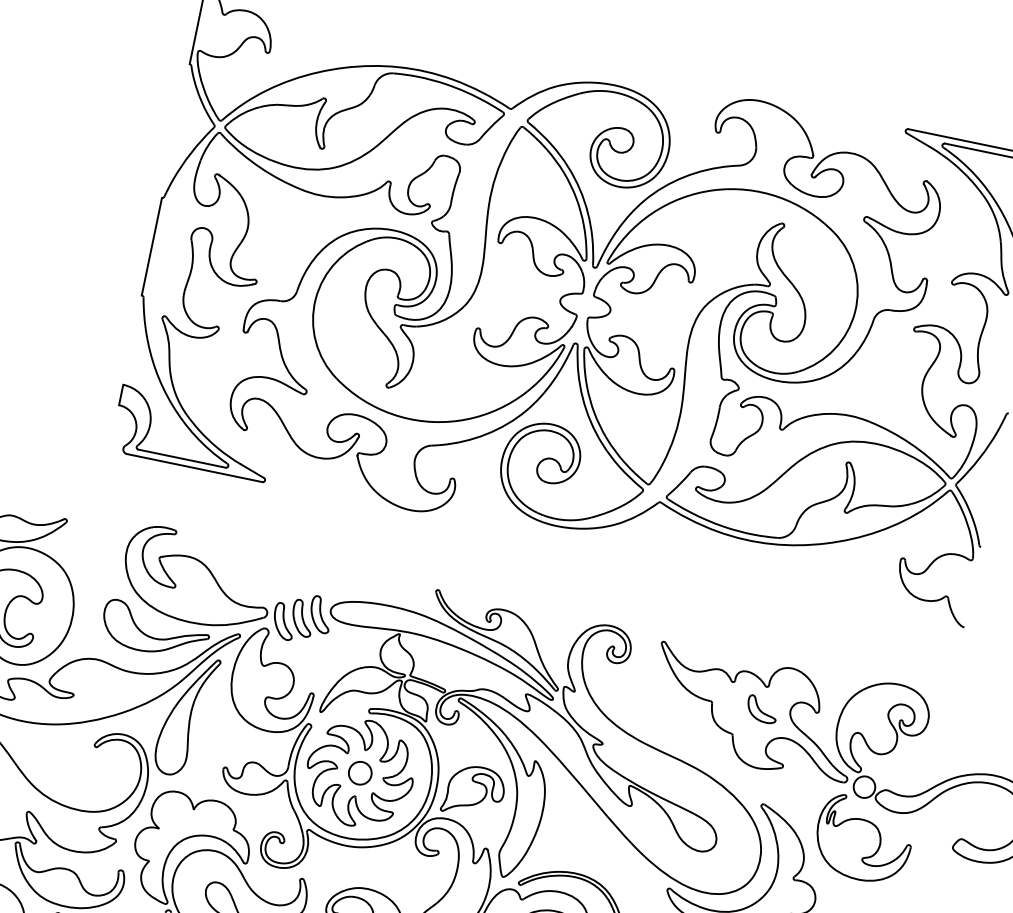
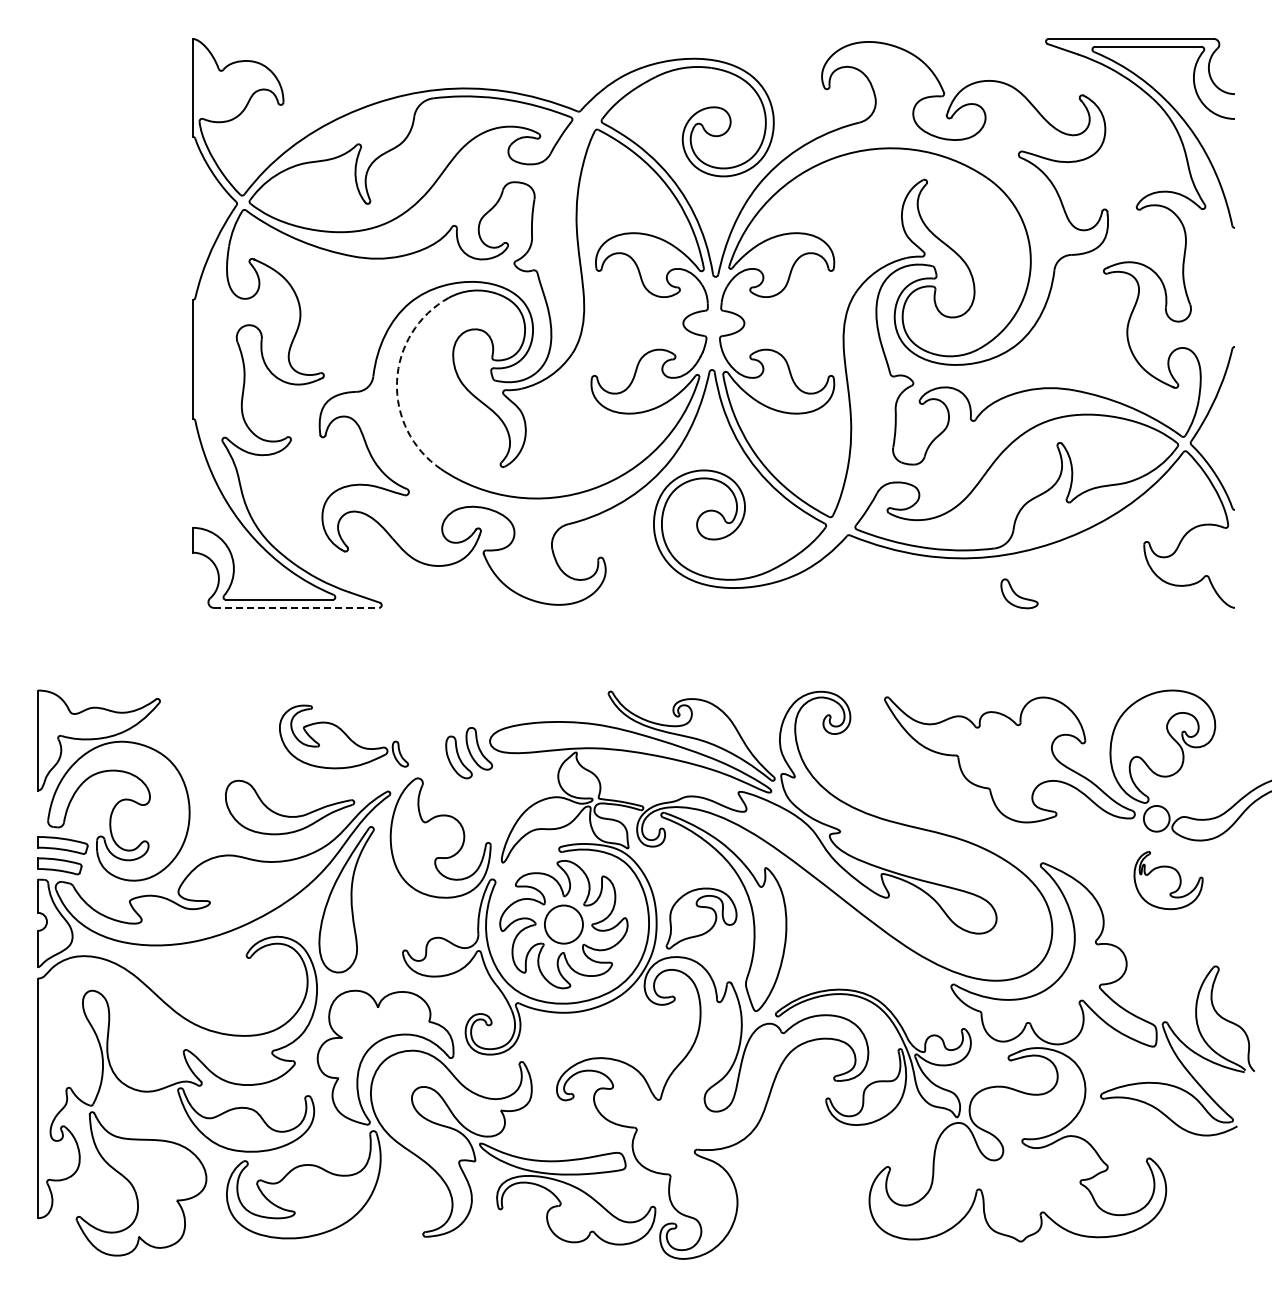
arc: (316, 299) -> (397, 381), solid -> dashed
line: (194, 467) -> (296, 607), solid -> dashed
part: (211, 581) -> (343, 736), size x0.6
part: (762, 709) -> (1019, 593), moved
circle: (359, 773) -> (563, 924), size x1.4
part: (863, 839) -> (1168, 880), size x0.6

